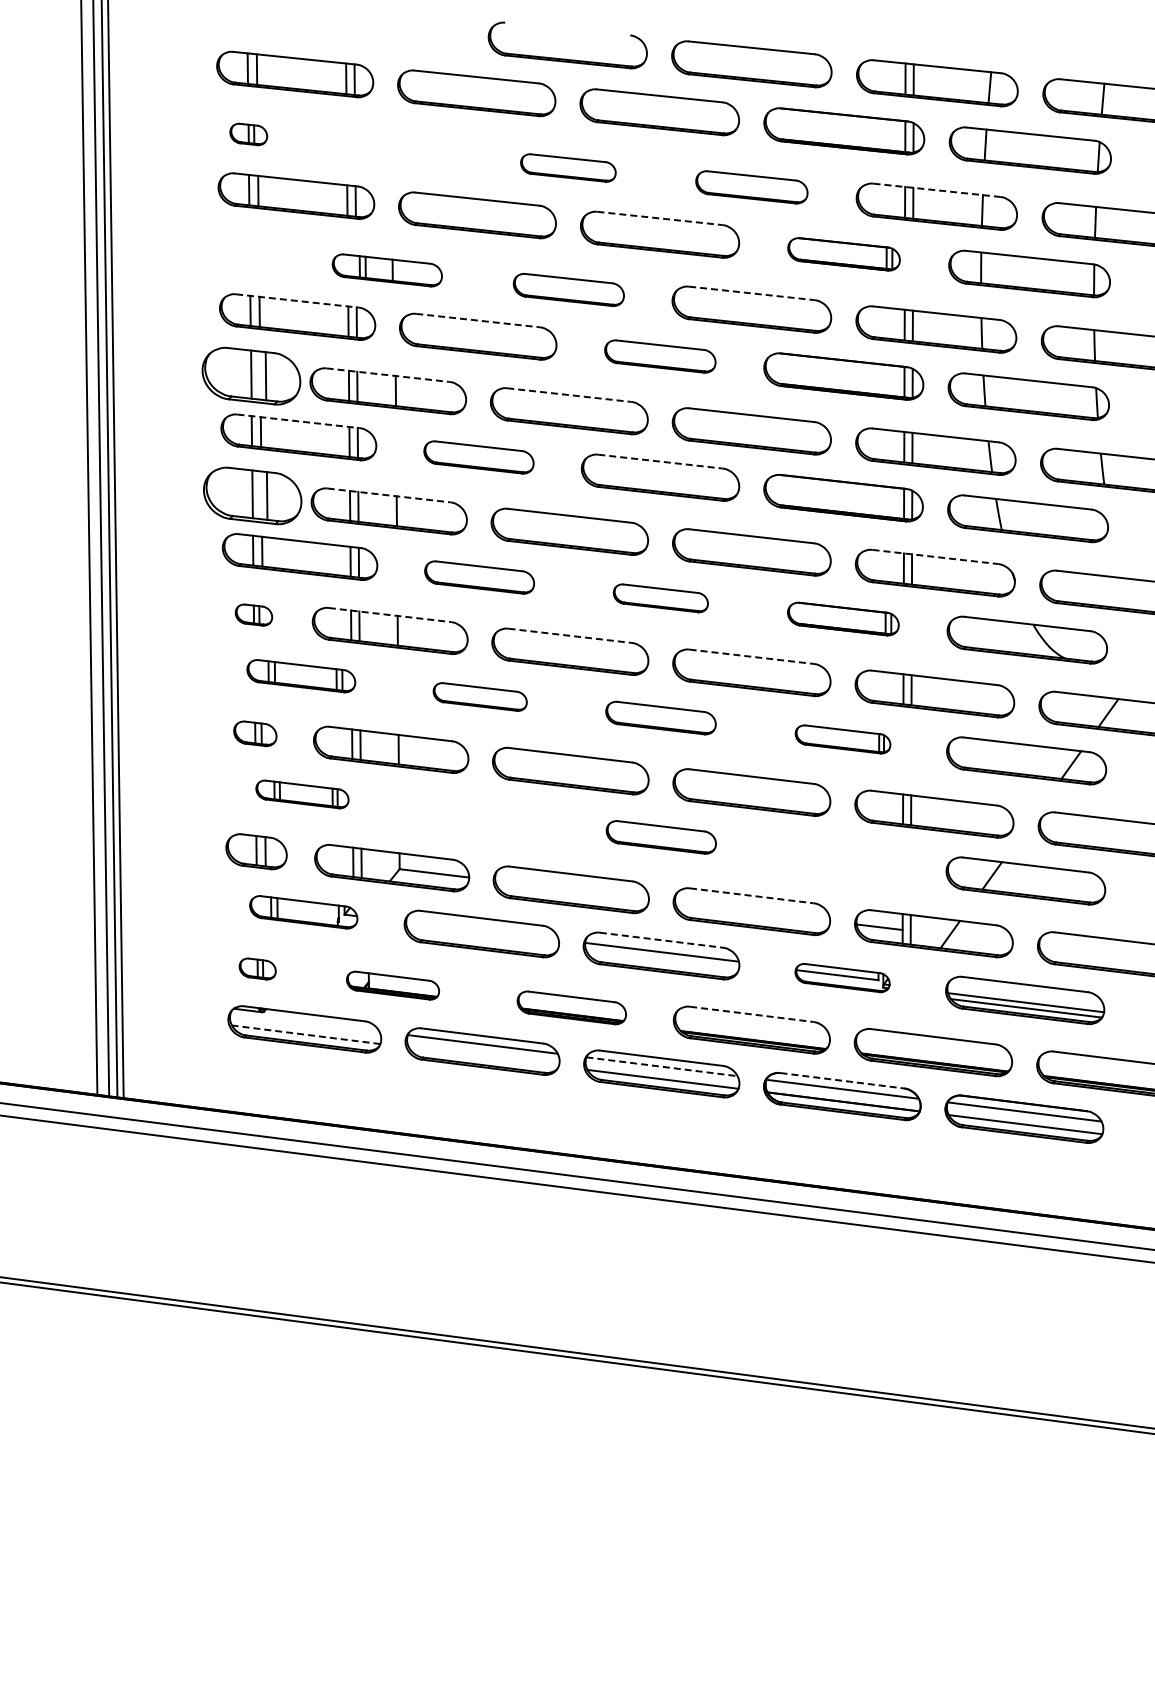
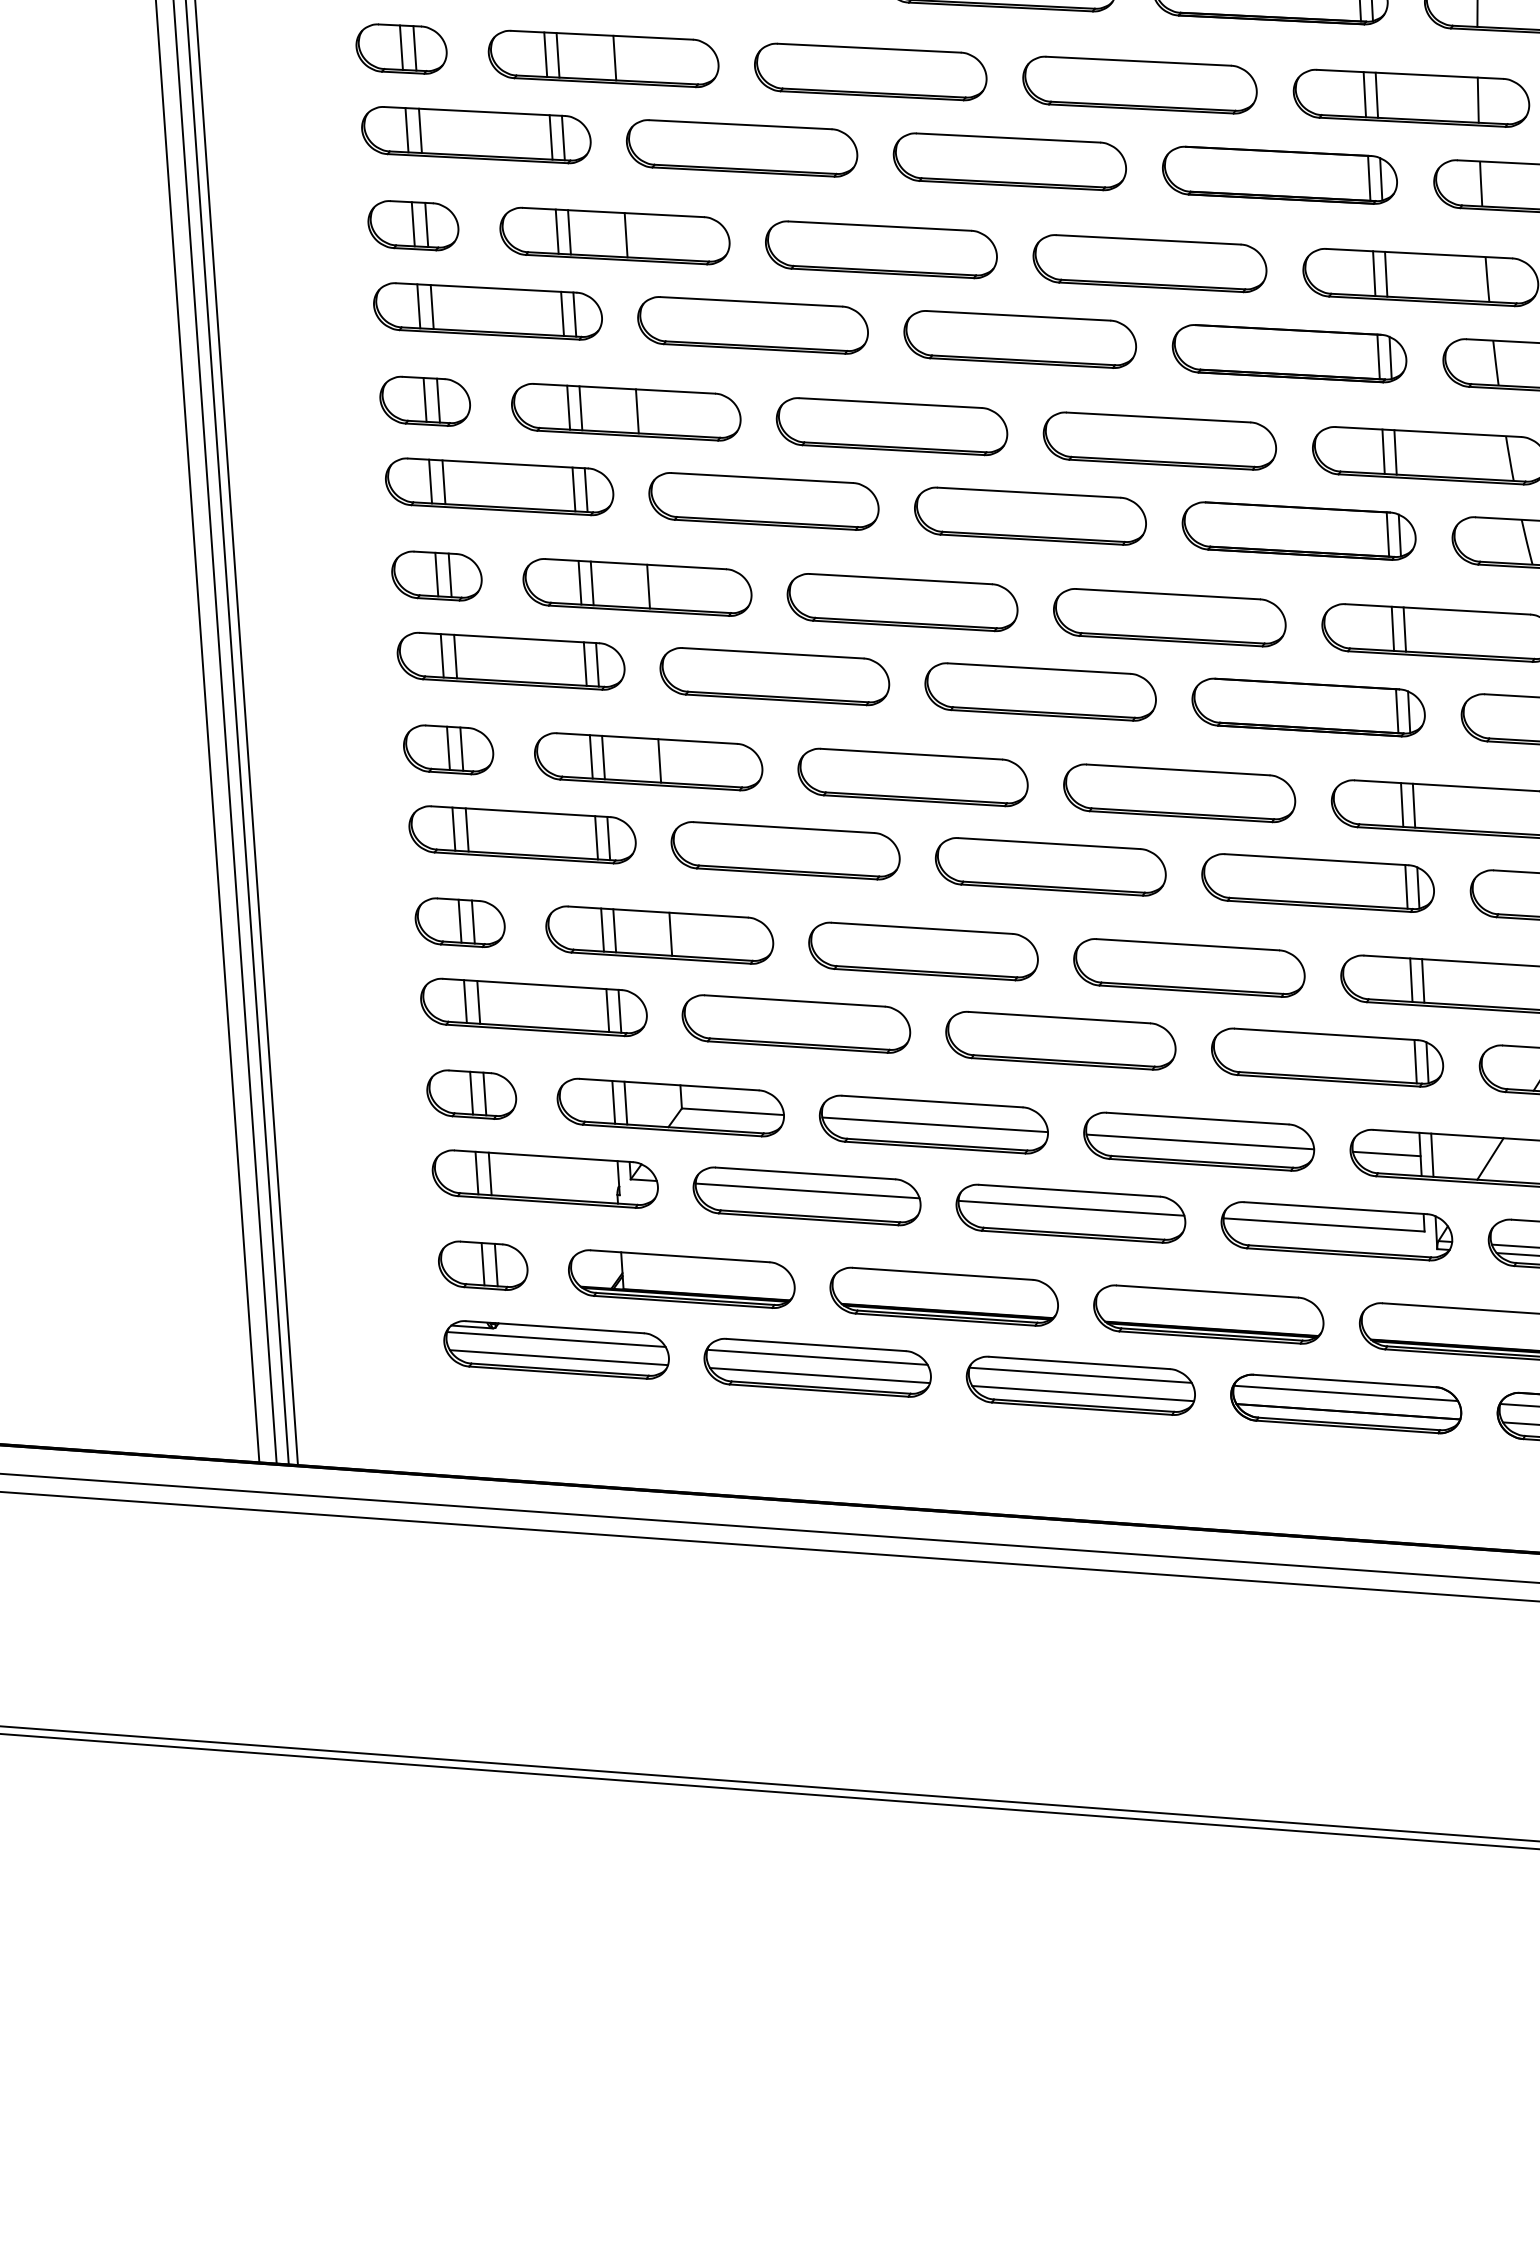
part: (248, 134) -> (401, 49), size x1.67
part: (386, 148) -> (603, 58), added
part: (568, 167) -> (870, 71), size x1.67
part: (751, 187) -> (1139, 85), size x1.43
line: (936, 190) -> (1409, 74), dashed -> solid
line: (659, 218) -> (1007, 138), dashed -> solid
part: (843, 254) -> (1279, 175), size x1.43
part: (249, 255) -> (412, 225), added
part: (387, 270) -> (615, 236), size x1.43
part: (568, 289) -> (880, 249), size x1.43
line: (752, 293) -> (1149, 239), dashed -> solid
line: (297, 300) -> (486, 287), dashed -> solid
line: (478, 320) -> (752, 301), dashed -> solid
part: (660, 356) -> (1020, 339), size x1.43
part: (250, 375) -> (424, 400), size x0.62
line: (388, 375) -> (625, 389), dashed -> solid
line: (569, 395) -> (890, 403), dashed -> solid
line: (298, 421) -> (497, 463), dashed -> solid
part: (478, 457) -> (763, 501), size x1.43
line: (660, 461) -> (1029, 492), dashed -> solid
part: (252, 495) -> (436, 575), size x0.62
line: (389, 495) -> (636, 564), dashed -> solid
line: (935, 557) -> (1438, 610), dashed -> solid
part: (479, 577) -> (774, 676), size x1.43
part: (660, 598) -> (1040, 692), size x1.67
part: (253, 614) -> (447, 748), size x1.67
line: (390, 615) -> (647, 739), dashed -> solid
part: (843, 618) -> (1308, 706), size x1.43
line: (570, 635) -> (912, 753), dashed -> solid
line: (751, 656) -> (1177, 769), dashed -> solid
part: (301, 676) -> (522, 835), size x1.43
part: (479, 696) -> (784, 850), size x1.67
part: (660, 717) -> (1050, 865), size x1.43
part: (255, 733) -> (460, 922), size x1.43
part: (842, 739) -> (1317, 883), size x1.67
part: (302, 794) -> (534, 1007), size x1.67
part: (480, 815) -> (795, 1023), added
part: (661, 837) -> (1061, 1040), size x1.43
part: (842, 858) -> (1326, 1056), added
line: (571, 889) -> (934, 1124), added
line: (752, 895) -> (1198, 1118), dashed -> solid
line: (752, 911) -> (1200, 1141), added
part: (303, 912) -> (545, 1179), size x1.43
line: (482, 930) -> (807, 1191), added
line: (661, 940) -> (1069, 1191), dashed -> solid
part: (257, 968) -> (482, 1264), size x1.67
part: (842, 977) -> (1336, 1230), size x1.67
part: (392, 985) -> (680, 1278), size x1.67
part: (571, 1007) -> (943, 1296), size x1.43
line: (752, 1014) -> (1208, 1291), dashed -> solid
line: (304, 1022) -> (555, 1339), added
line: (306, 1034) -> (559, 1357), dashed -> solid
line: (483, 1056) -> (819, 1374), added
line: (662, 1066) -> (1081, 1374), dashed -> solid
line: (842, 1080) -> (1345, 1380), dashed -> solid

